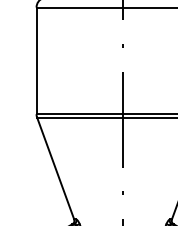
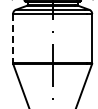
line: (37, 60) -> (13, 38), solid -> dashed

